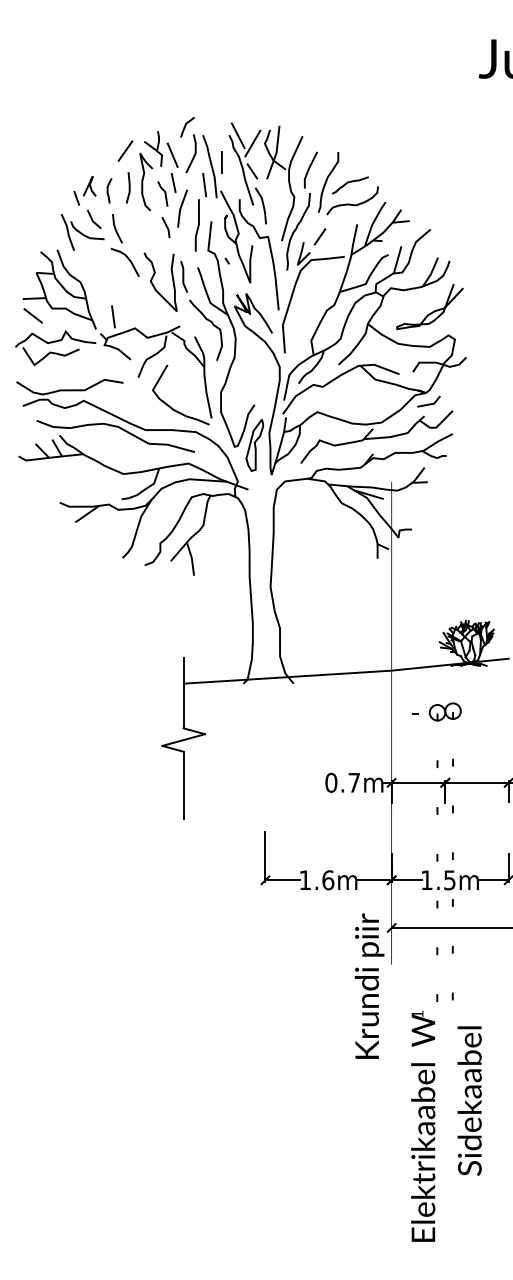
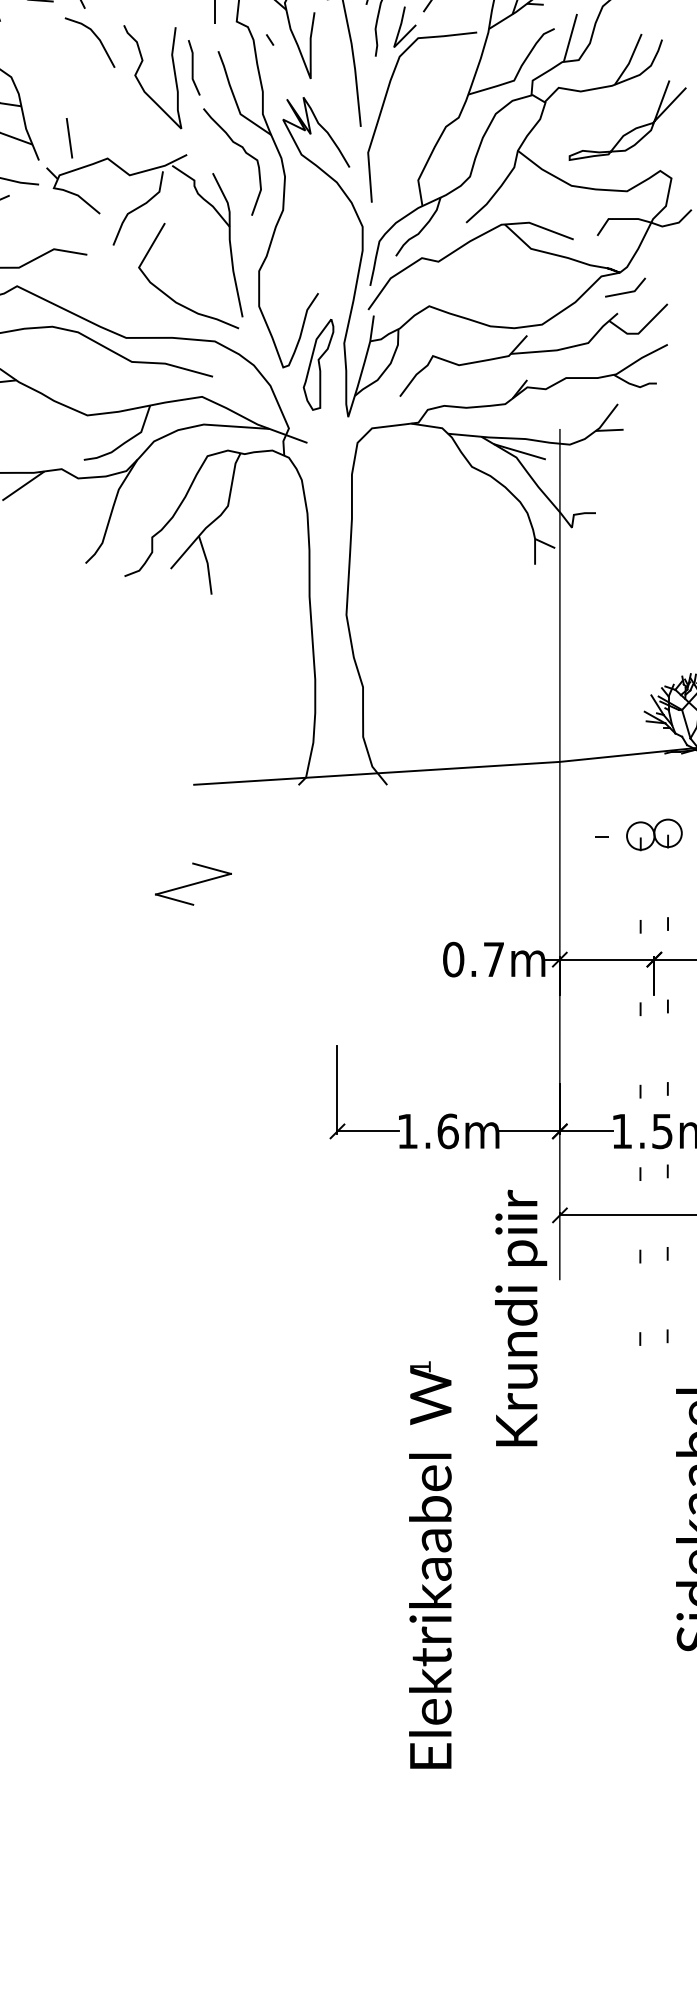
line: (183, 692) -> (192, 800), removed
line: (183, 784) -> (192, 962), removed
text: (423, 1125) -> (430, 1563), moved

